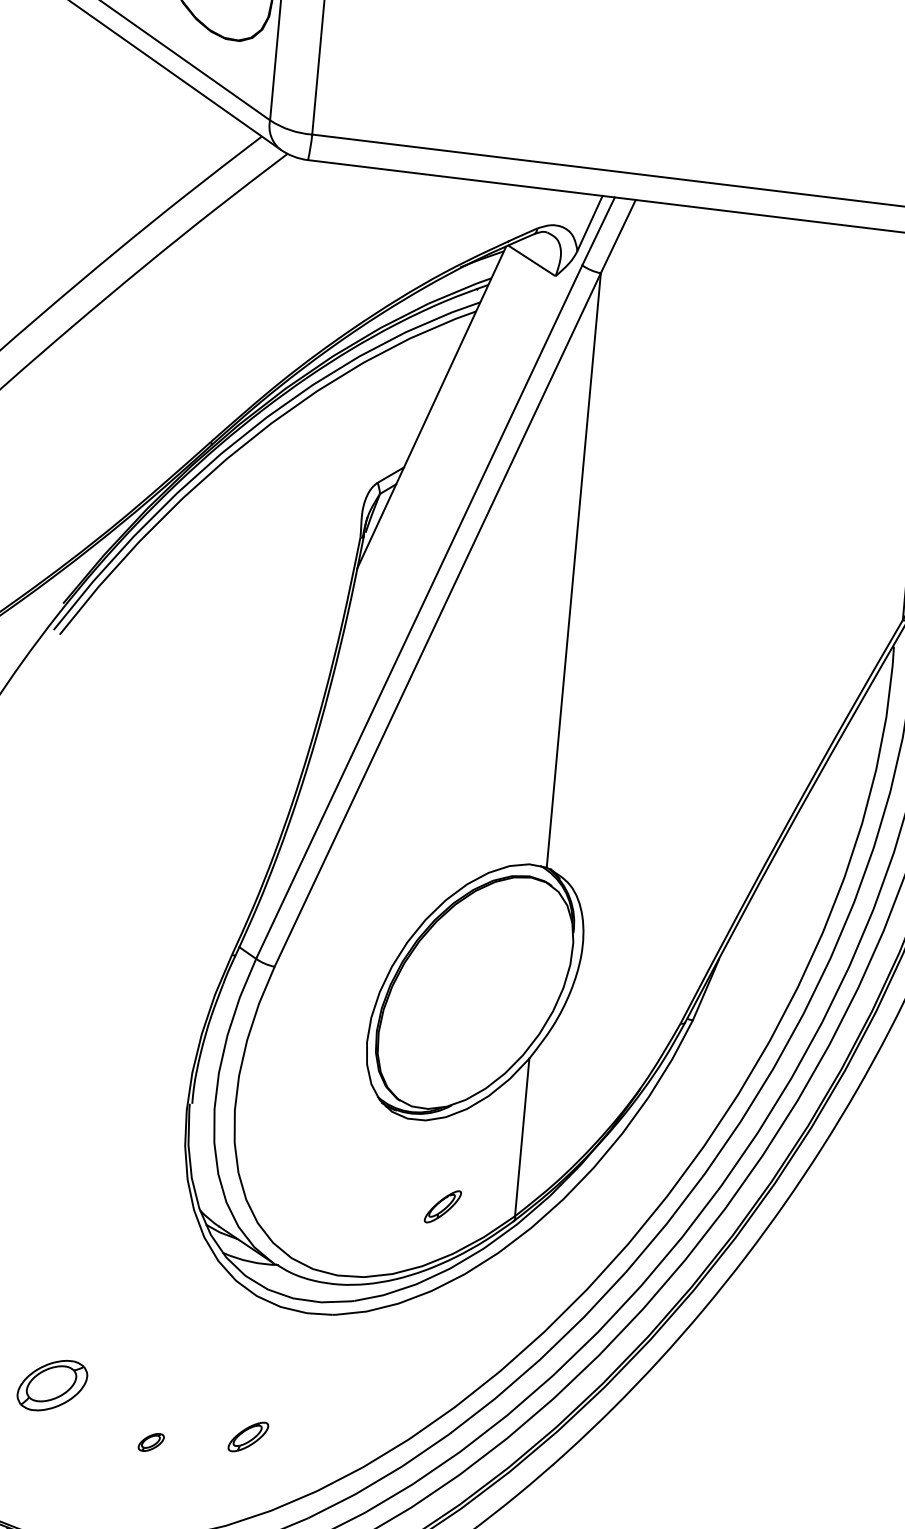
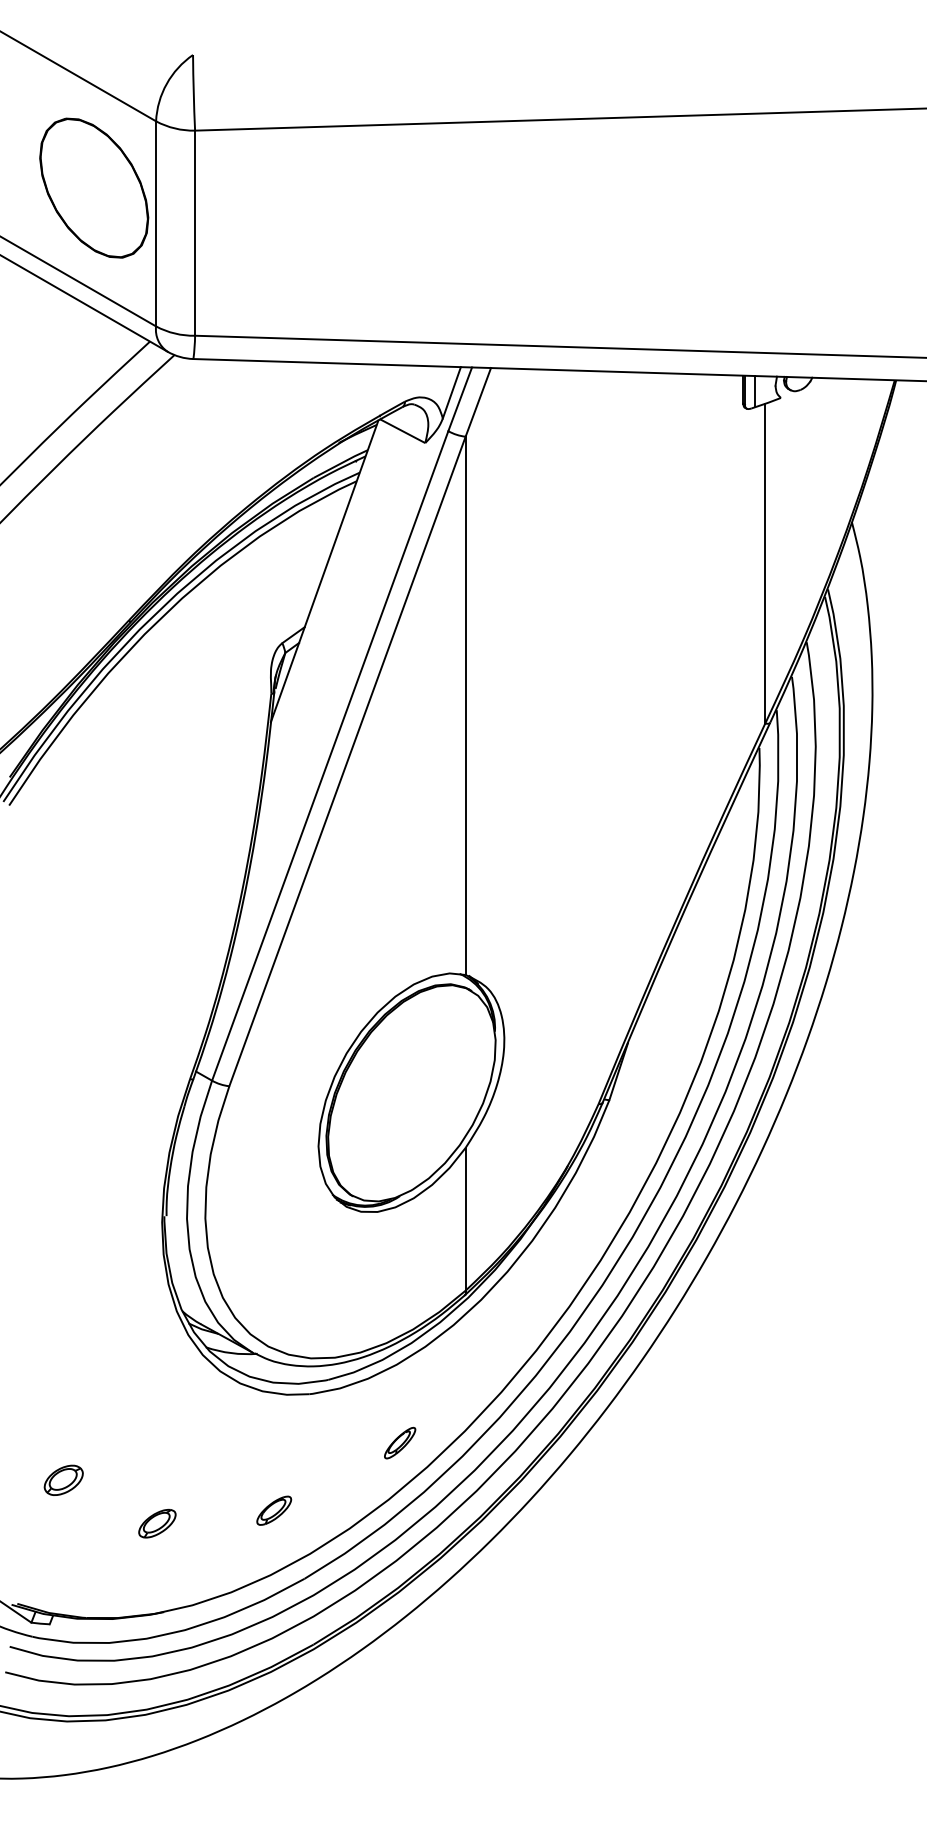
part: (443, 1206) -> (400, 1442), moved
part: (51, 1384) -> (63, 1479), size x0.62
part: (248, 1436) -> (274, 1510), moved
part: (151, 1442) -> (157, 1523), size x1.67

